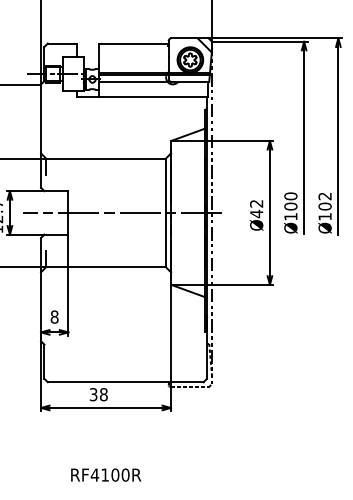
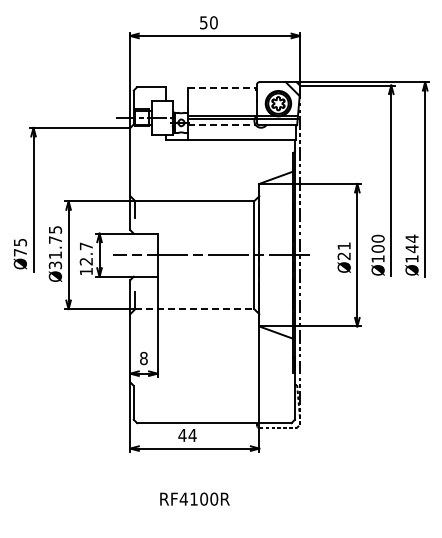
line: (132, 43) -> (221, 87), solid -> dashed
line: (132, 82) -> (221, 125), solid -> dashed
text: (324, 201) -> (411, 243), Ø102 -> Ø144
text: (255, 209) -> (343, 251), Ø42 -> Ø21
line: (106, 267) -> (195, 309), solid -> dashed
text: (98, 394) -> (187, 435), 38 -> 44
text: (105, 474) -> (194, 498), moved

